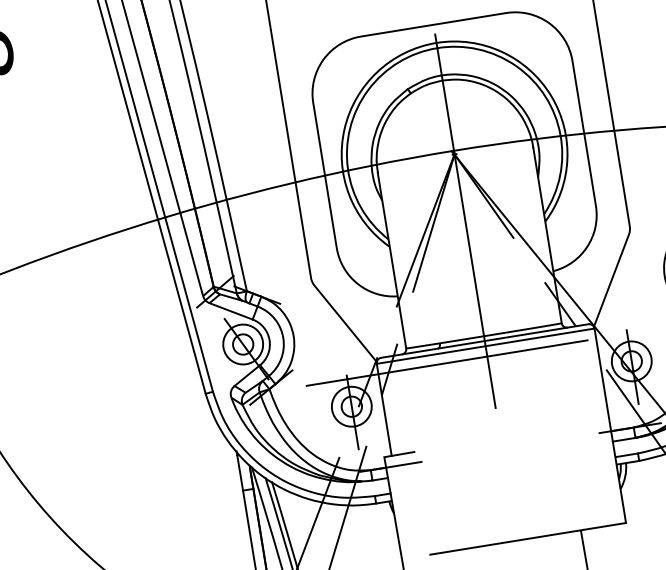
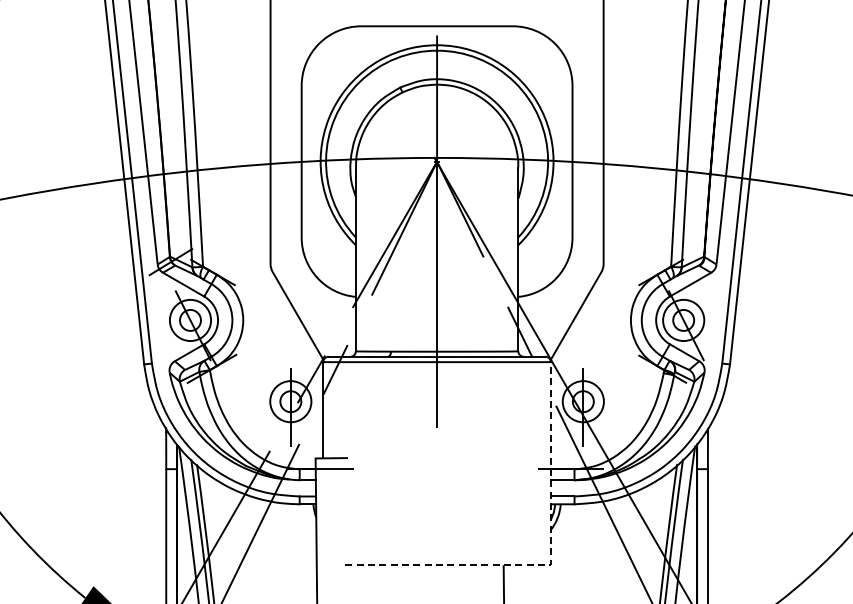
line: (446, 362) -> (394, 372), removed
line: (625, 523) -> (550, 565), solid -> dashed

